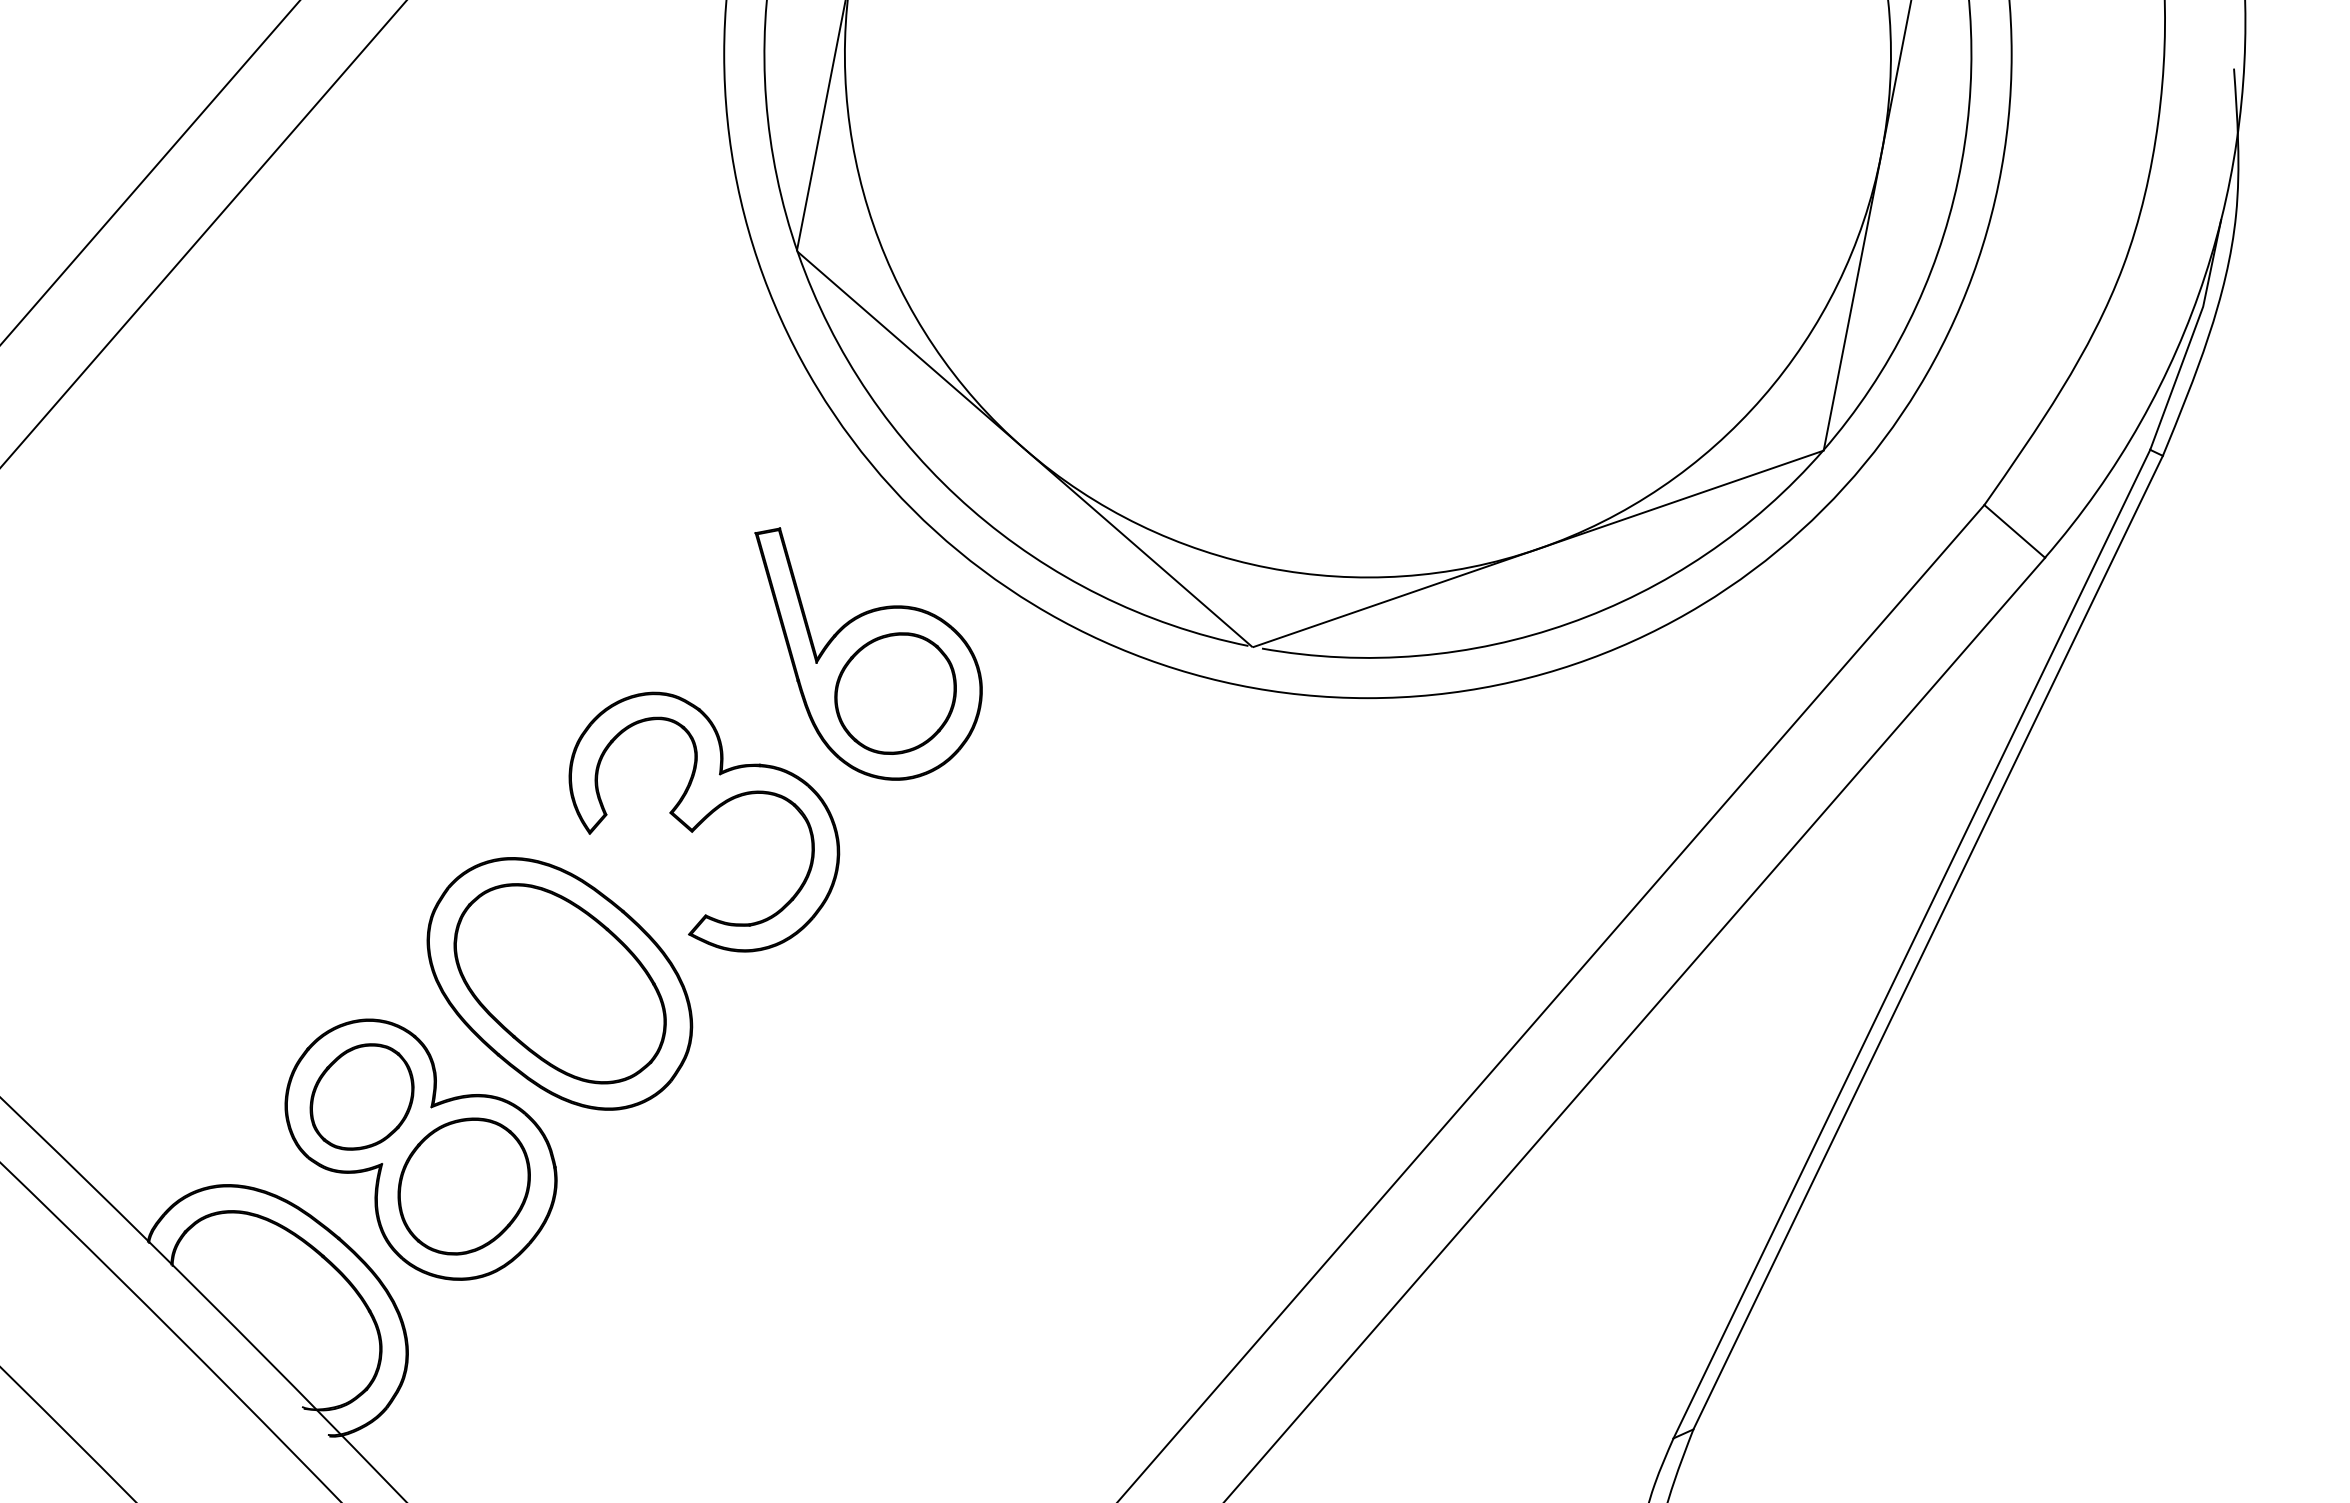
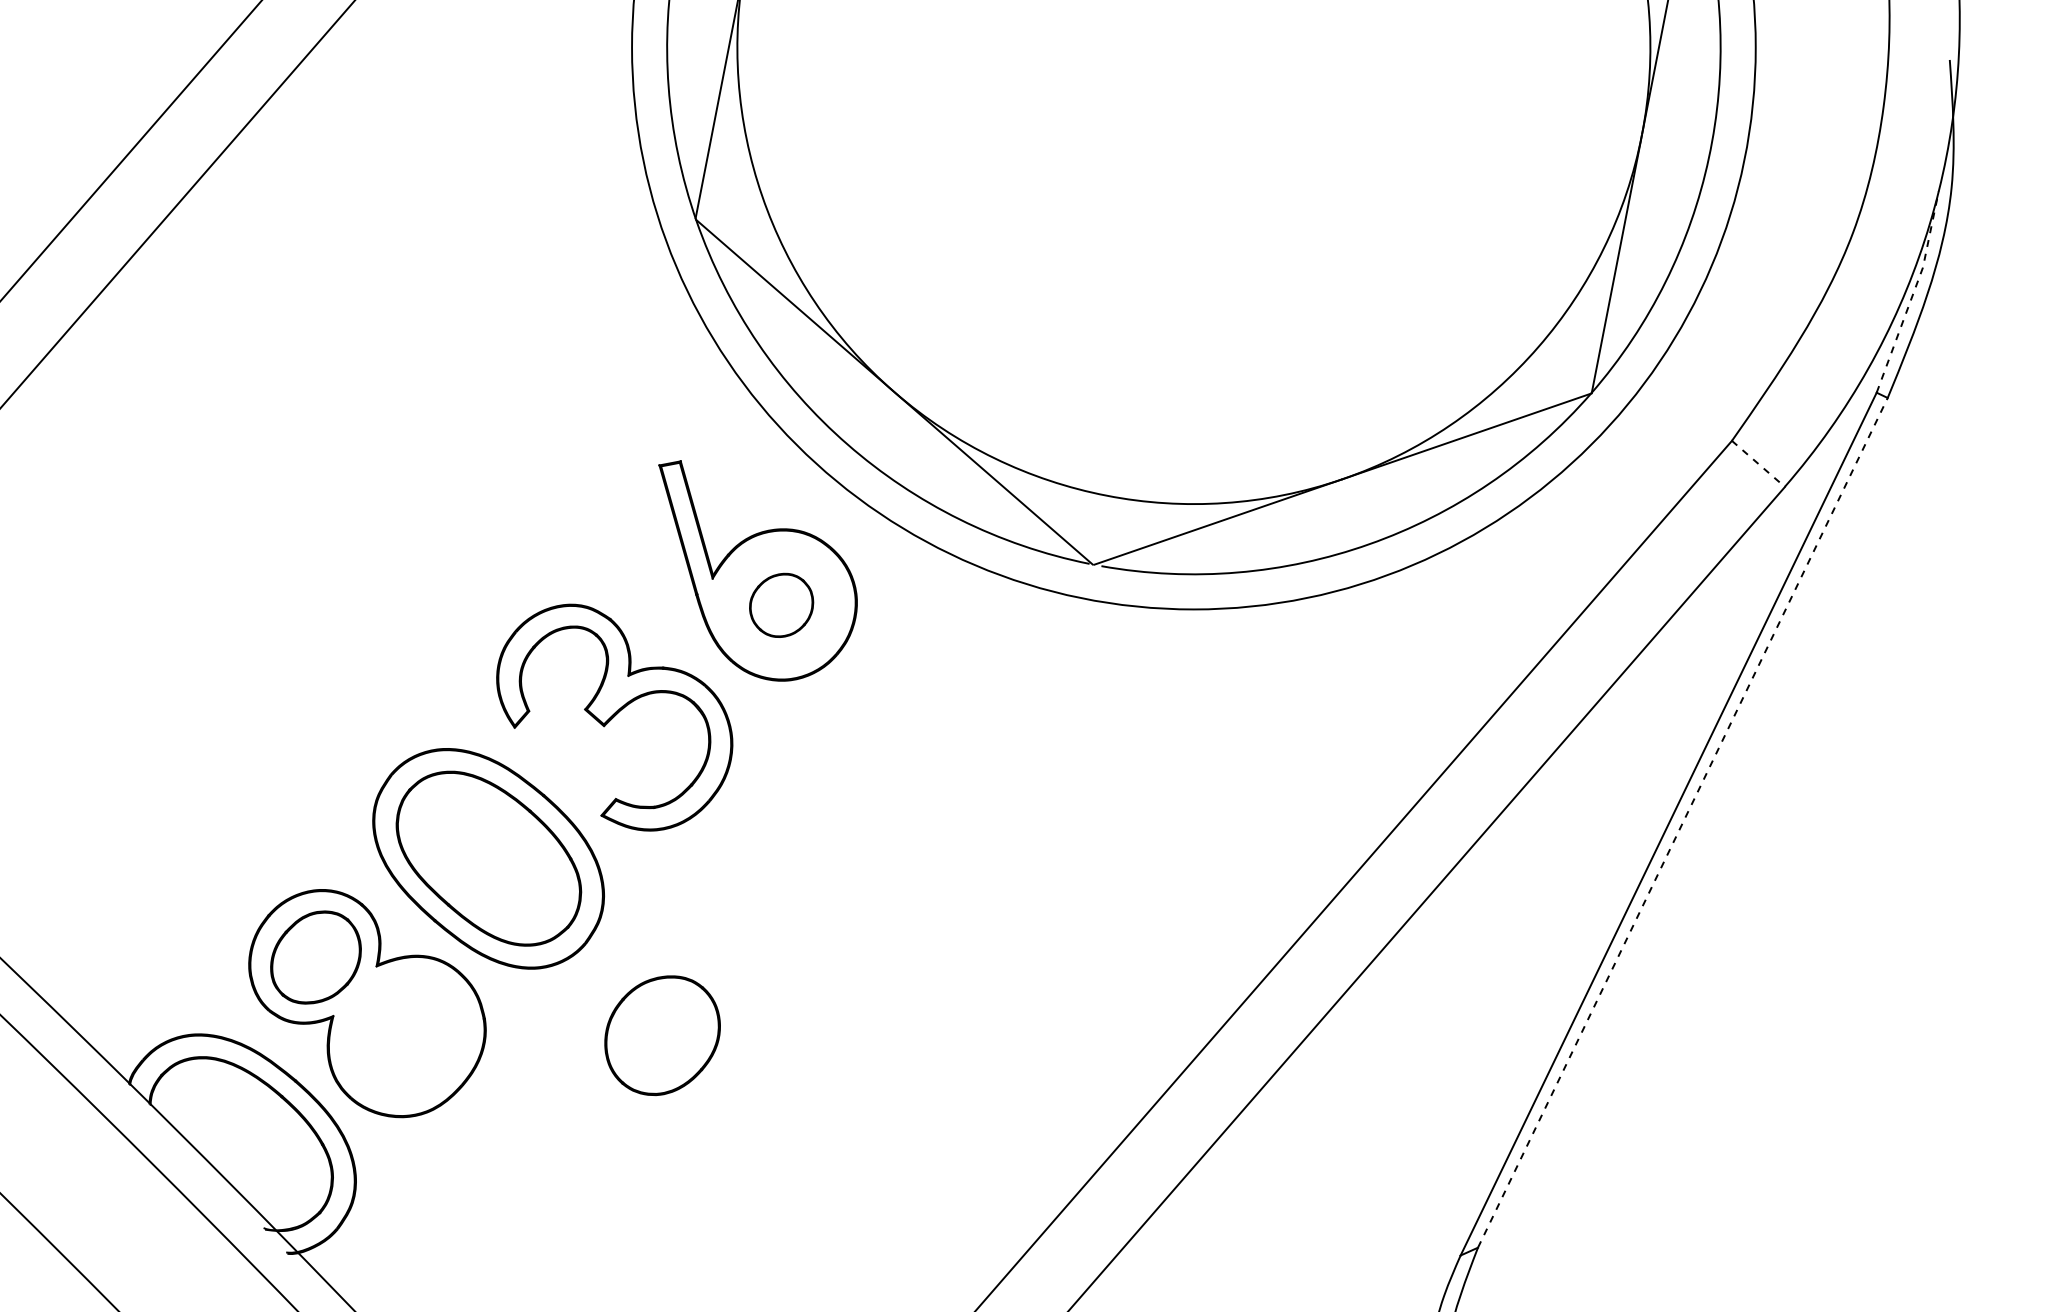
line: (2192, 335) -> (1913, 292), solid -> dashed
line: (2015, 531) -> (1759, 463), solid -> dashed
part: (895, 693) -> (781, 605), size x0.6
line: (1928, 942) -> (1683, 822), solid -> dashed
part: (463, 1186) -> (661, 1035), moved

